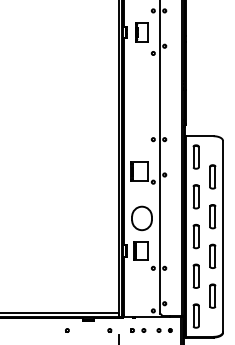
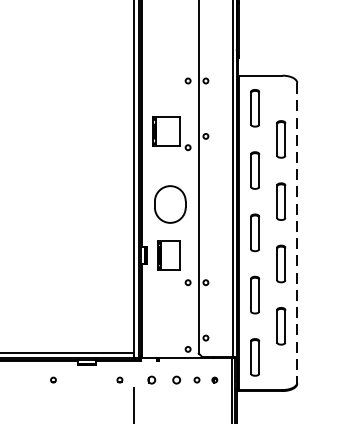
line: (223, 236) -> (298, 232), solid -> dashed
part: (138, 330) -> (164, 380), size x1.4

